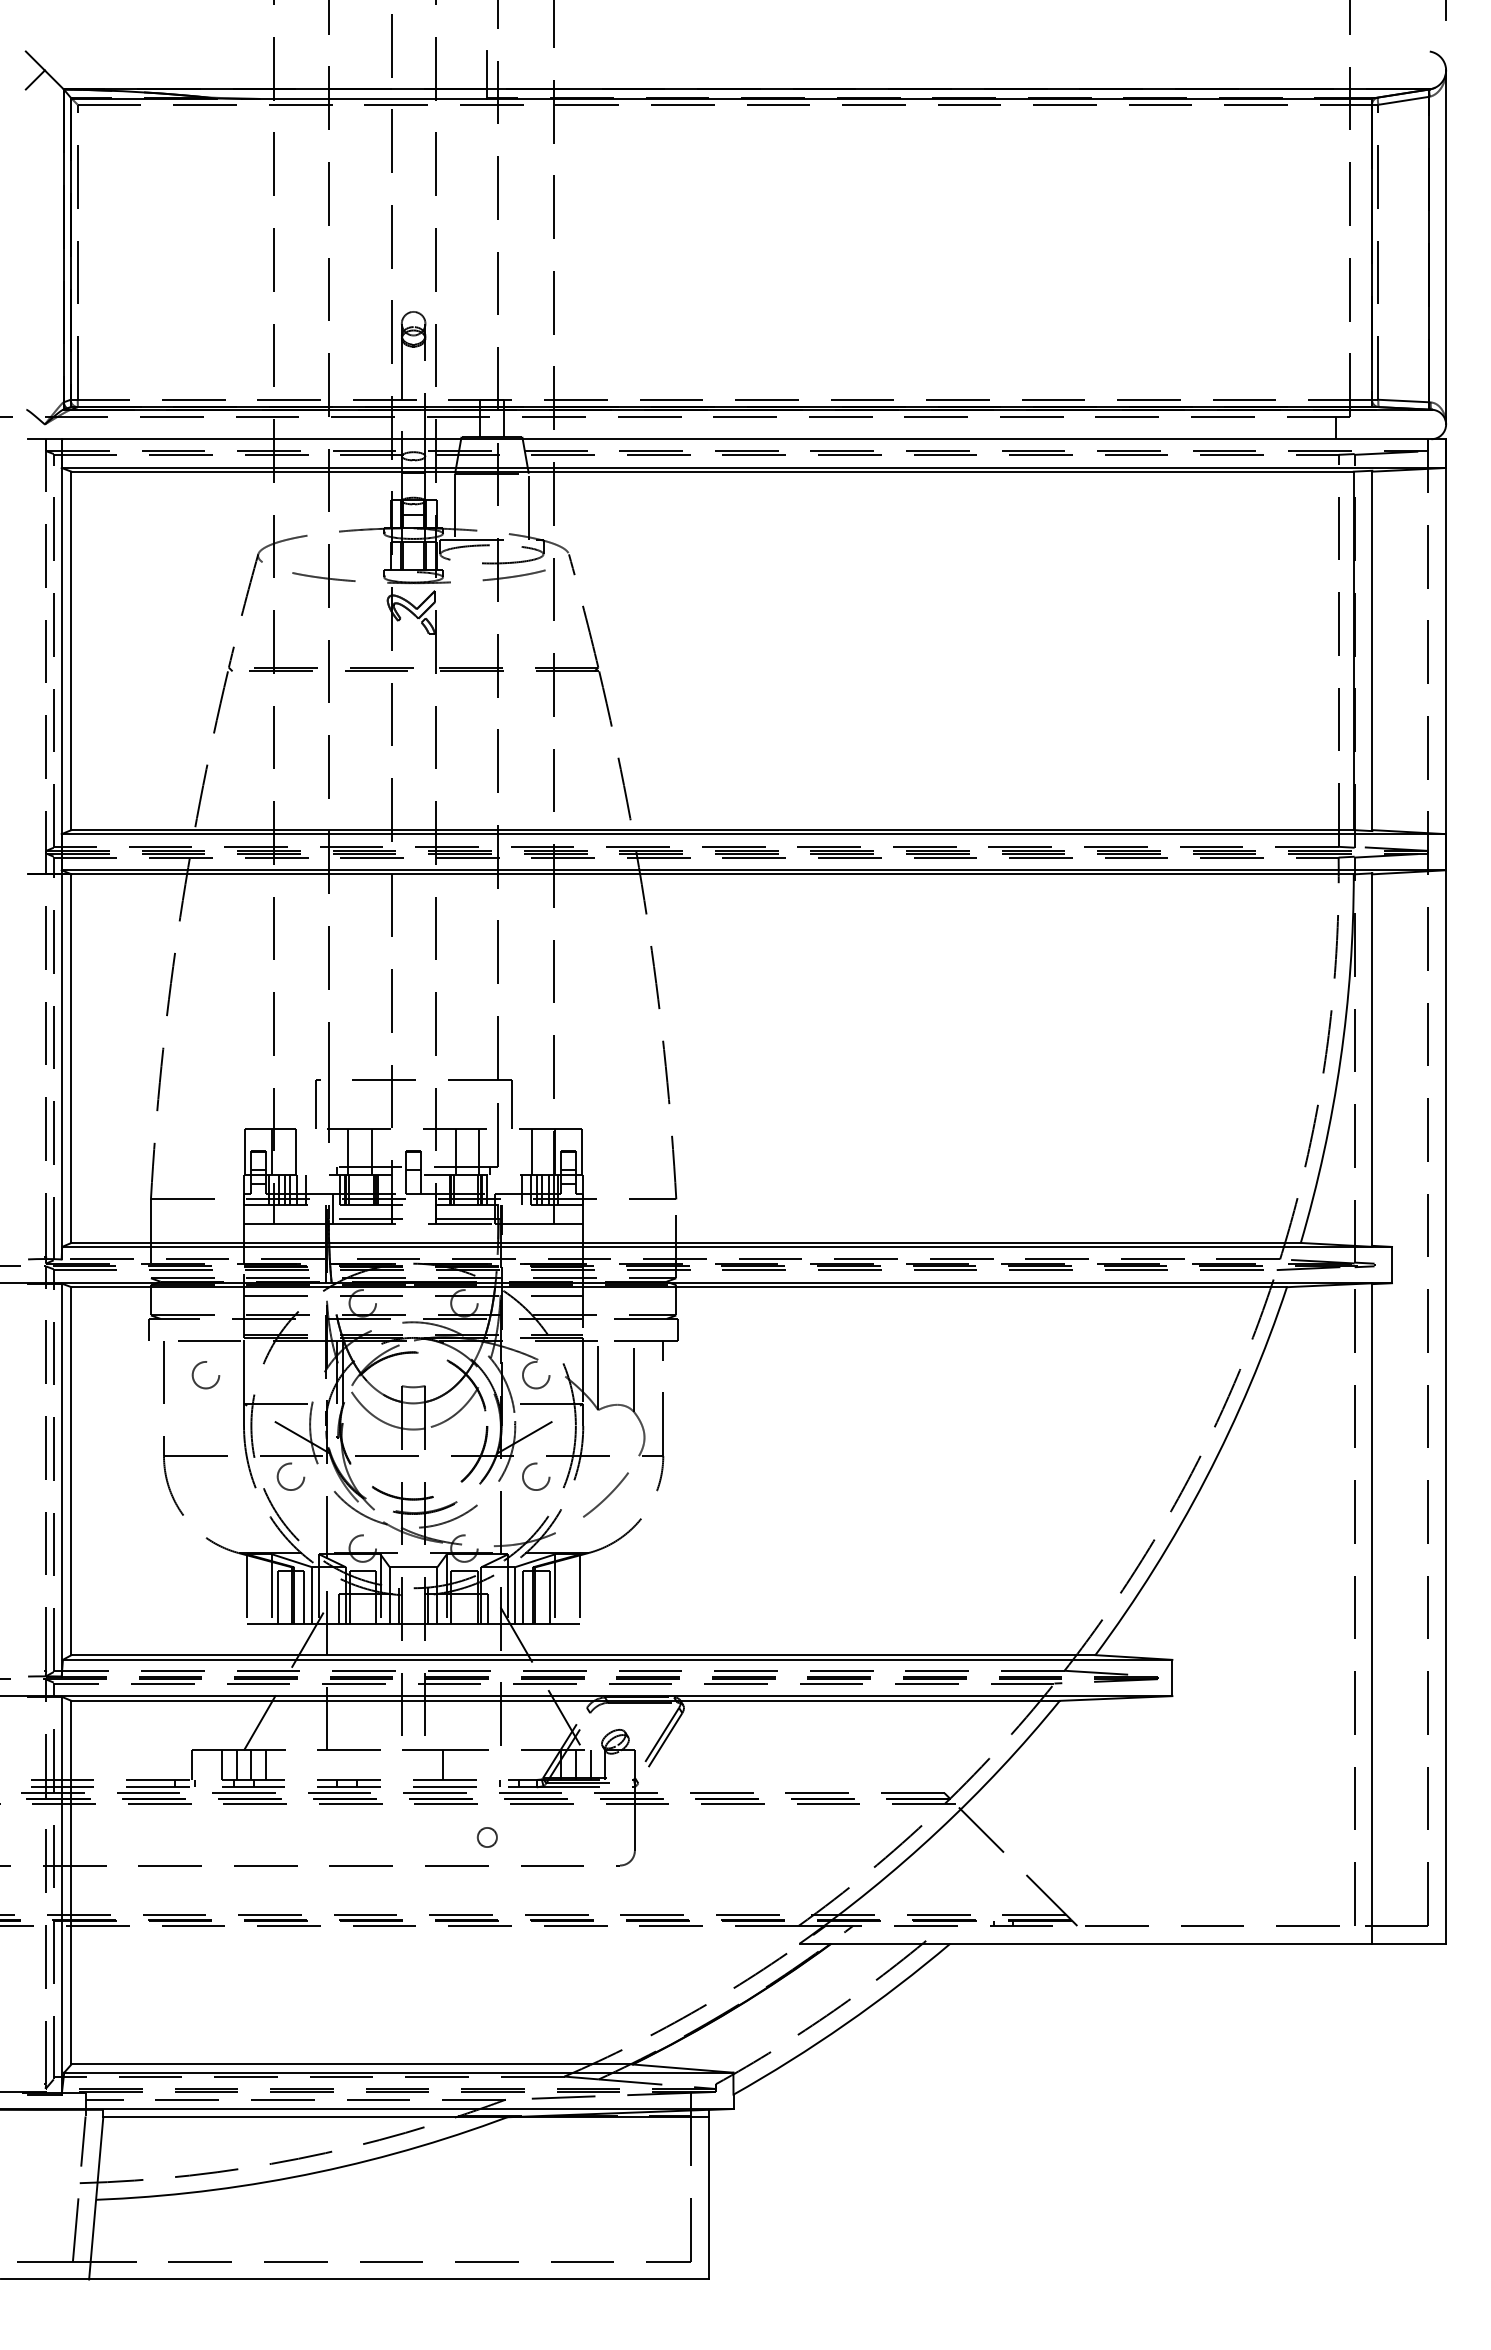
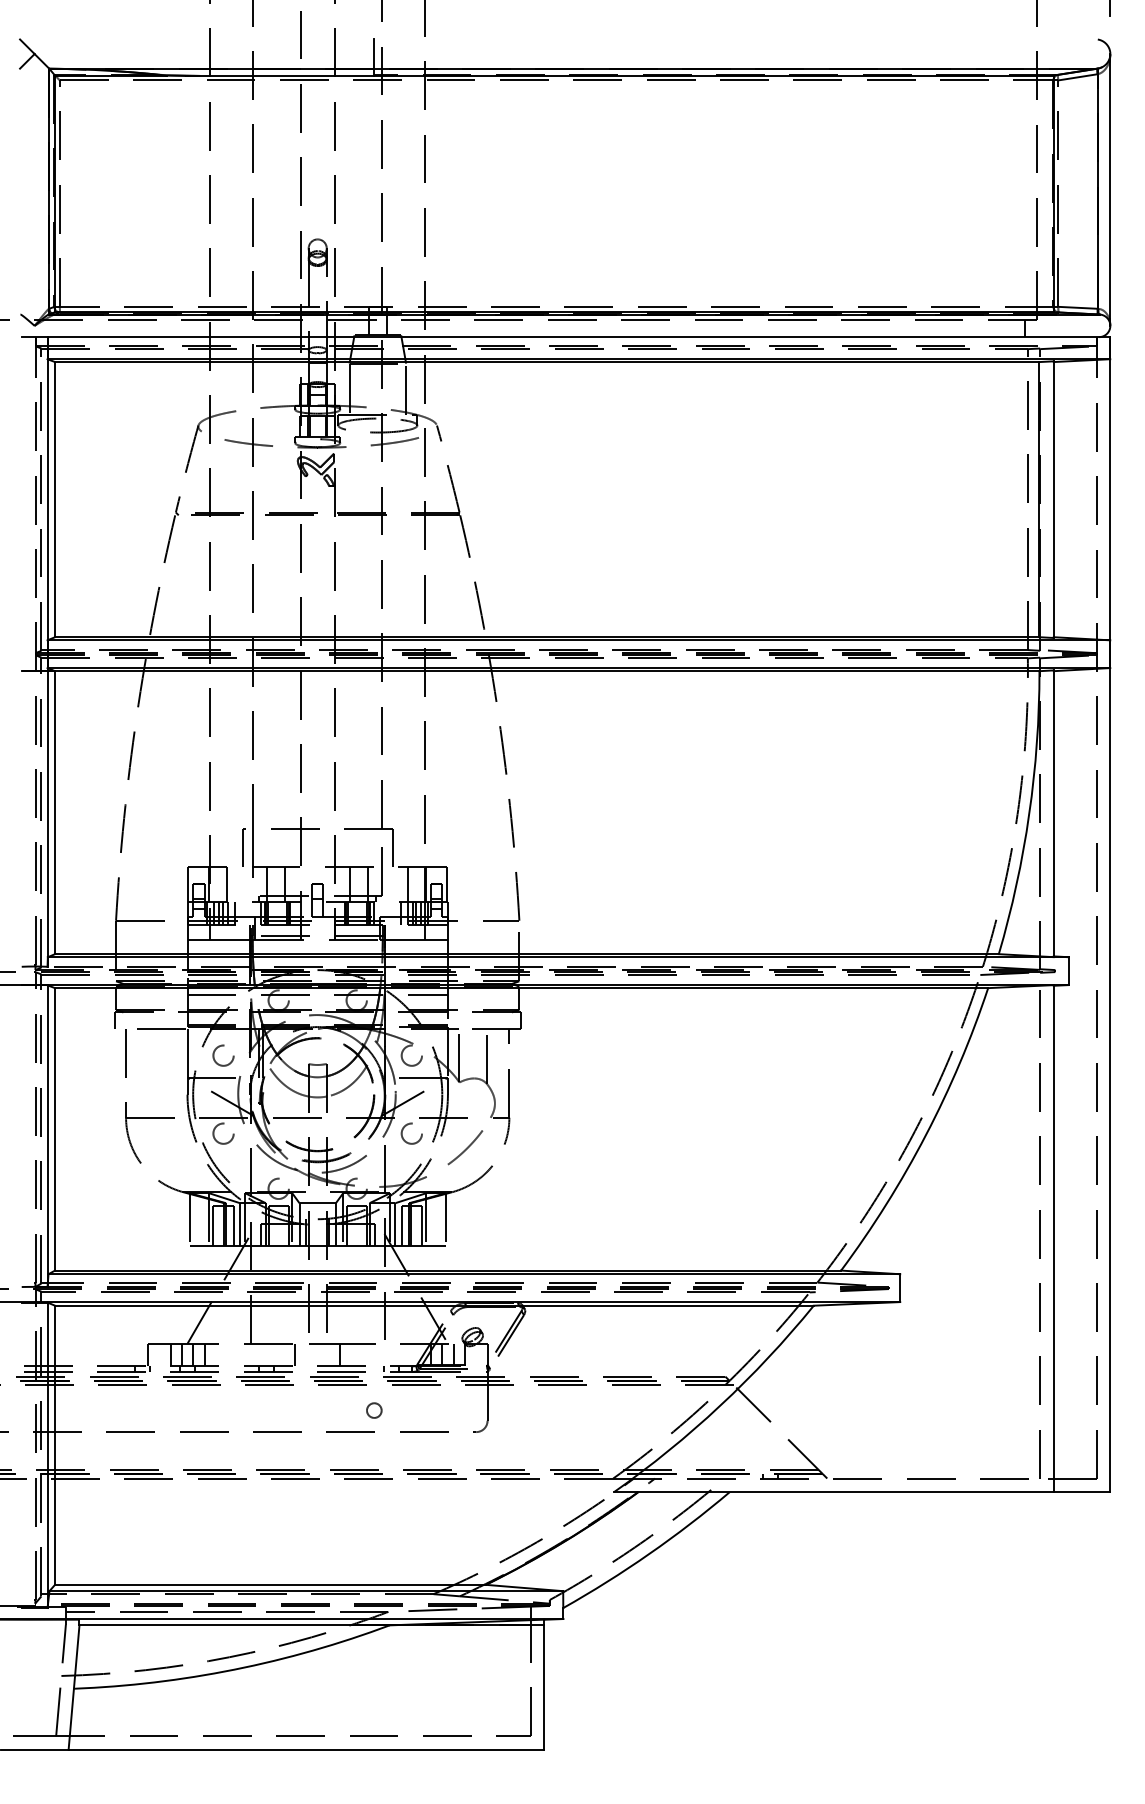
circle: (205, 1375) -> (223, 1055), moved
line: (384, 1764) -> (295, 1354), added

